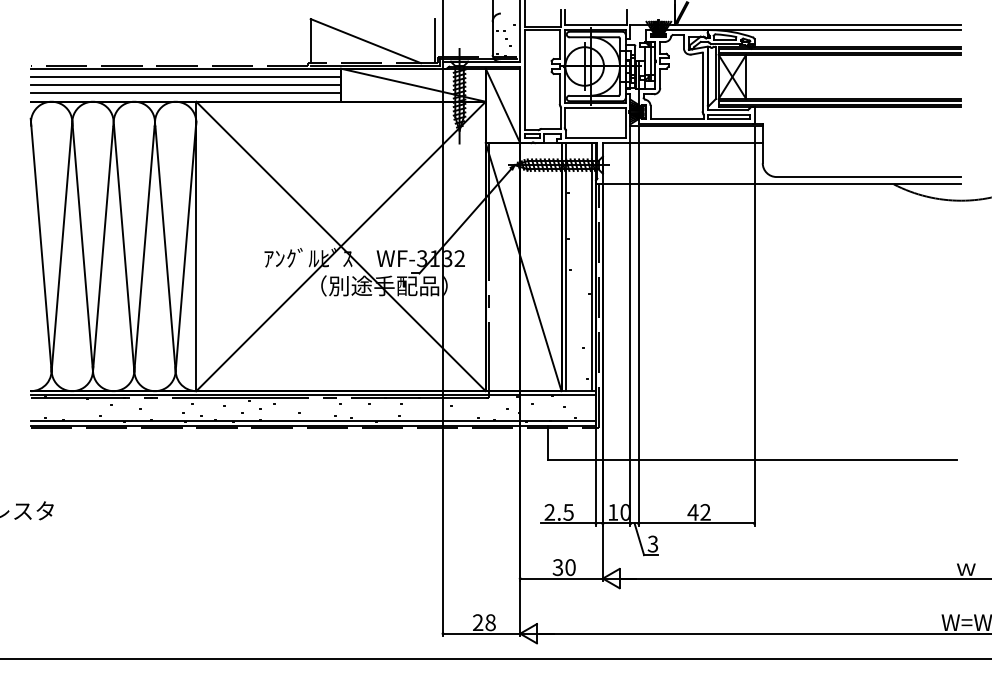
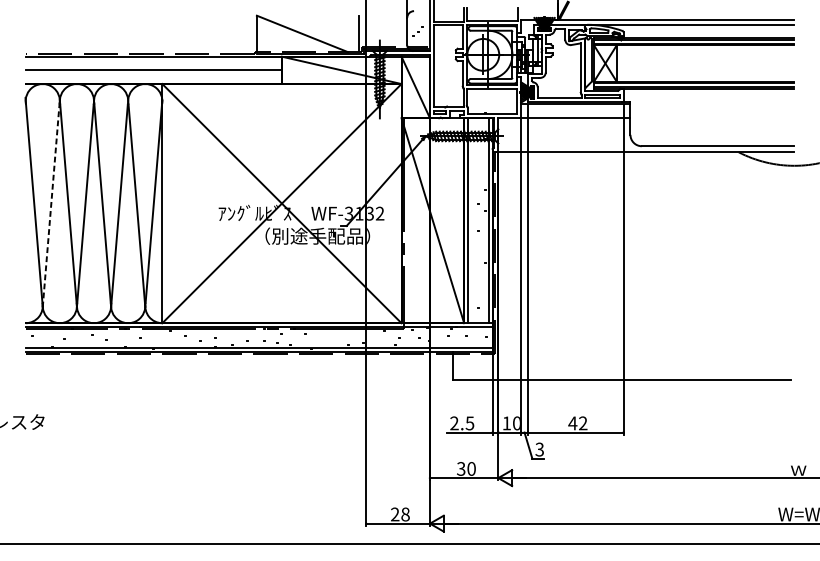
line: (185, 76) -> (153, 63), removed
line: (185, 93) -> (153, 77), removed
line: (61, 248) -> (50, 205), solid -> dashed

